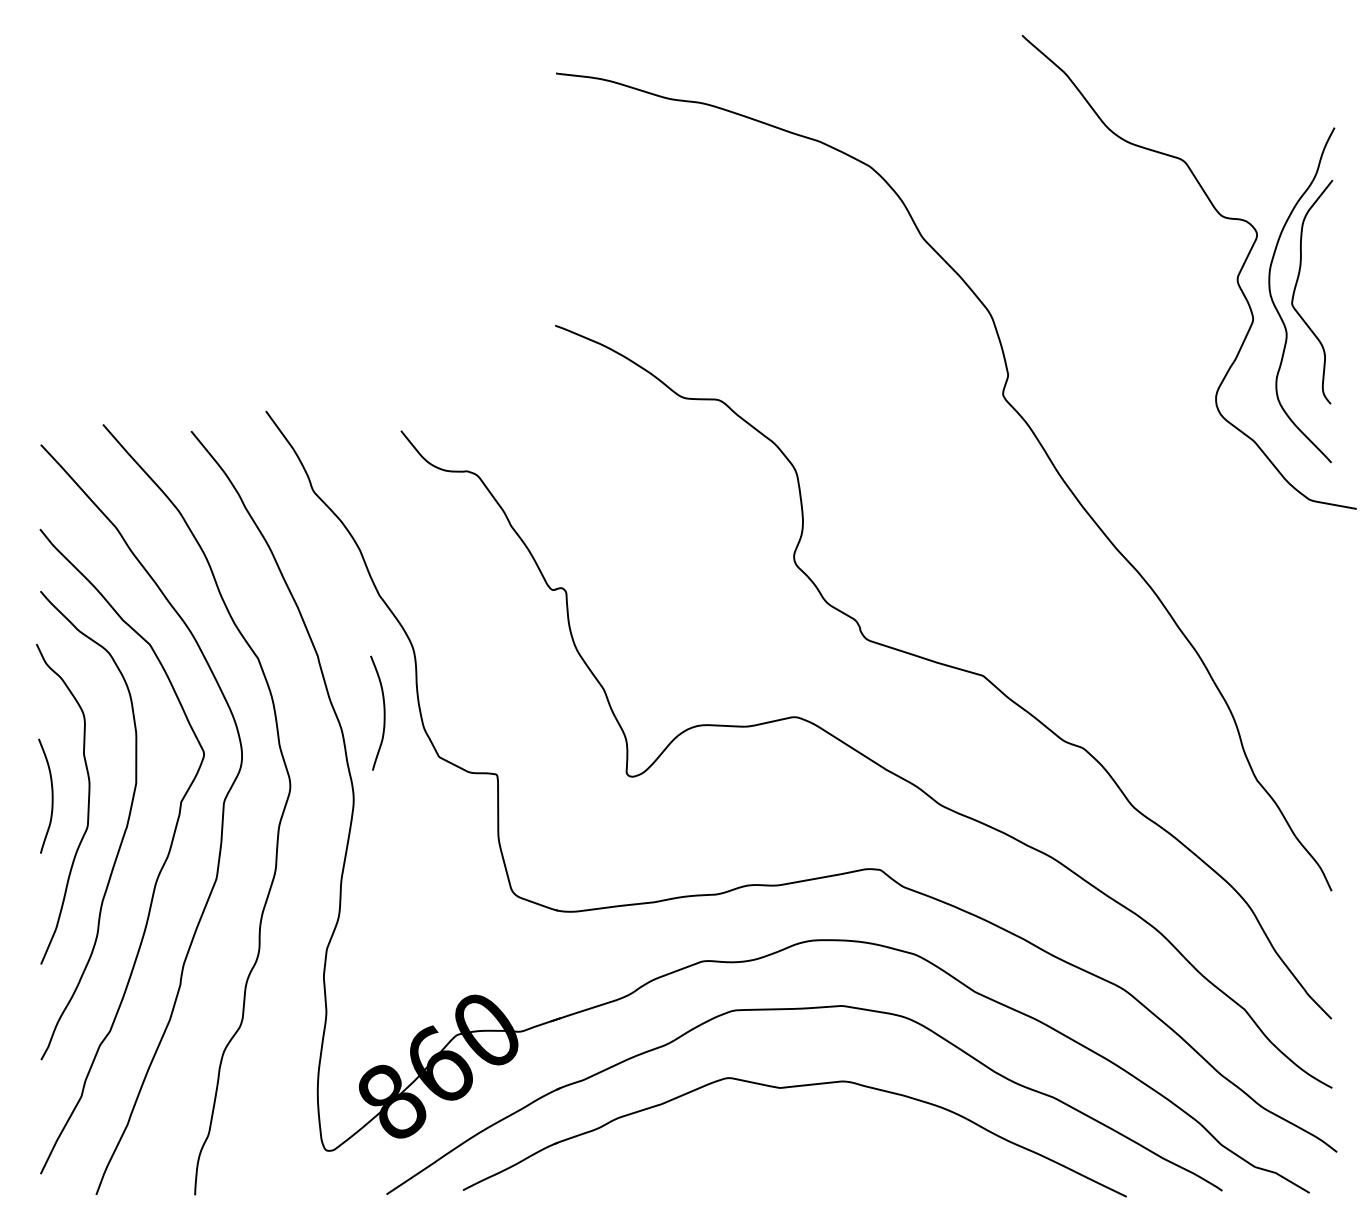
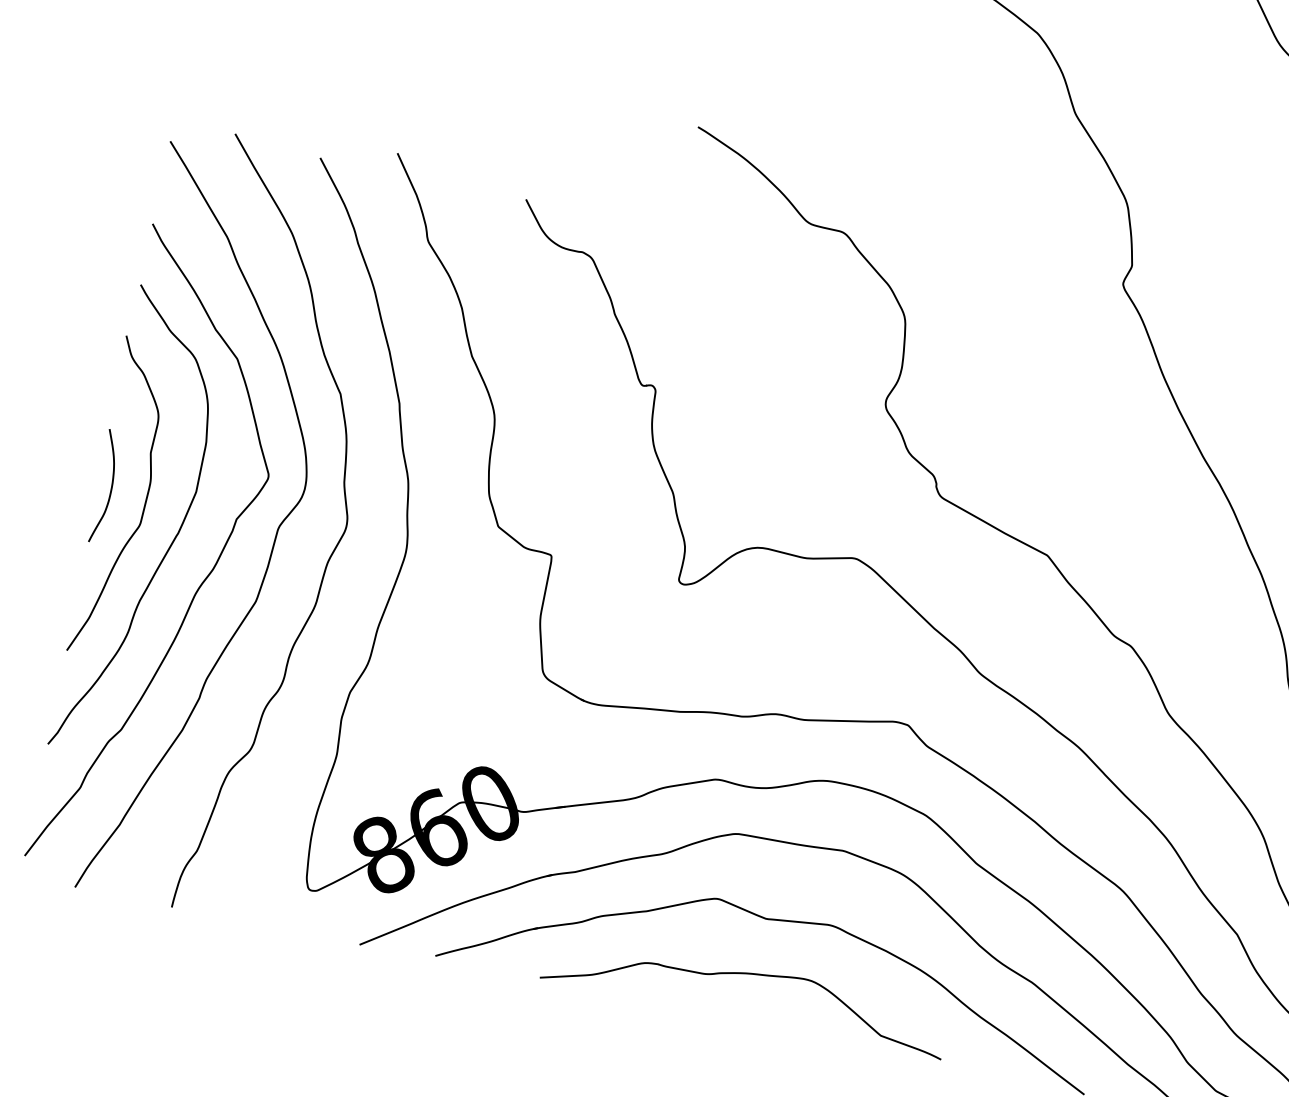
curve: (383, 712) -> (452, 471), removed
curve: (772, 1146) -> (747, 974), added

